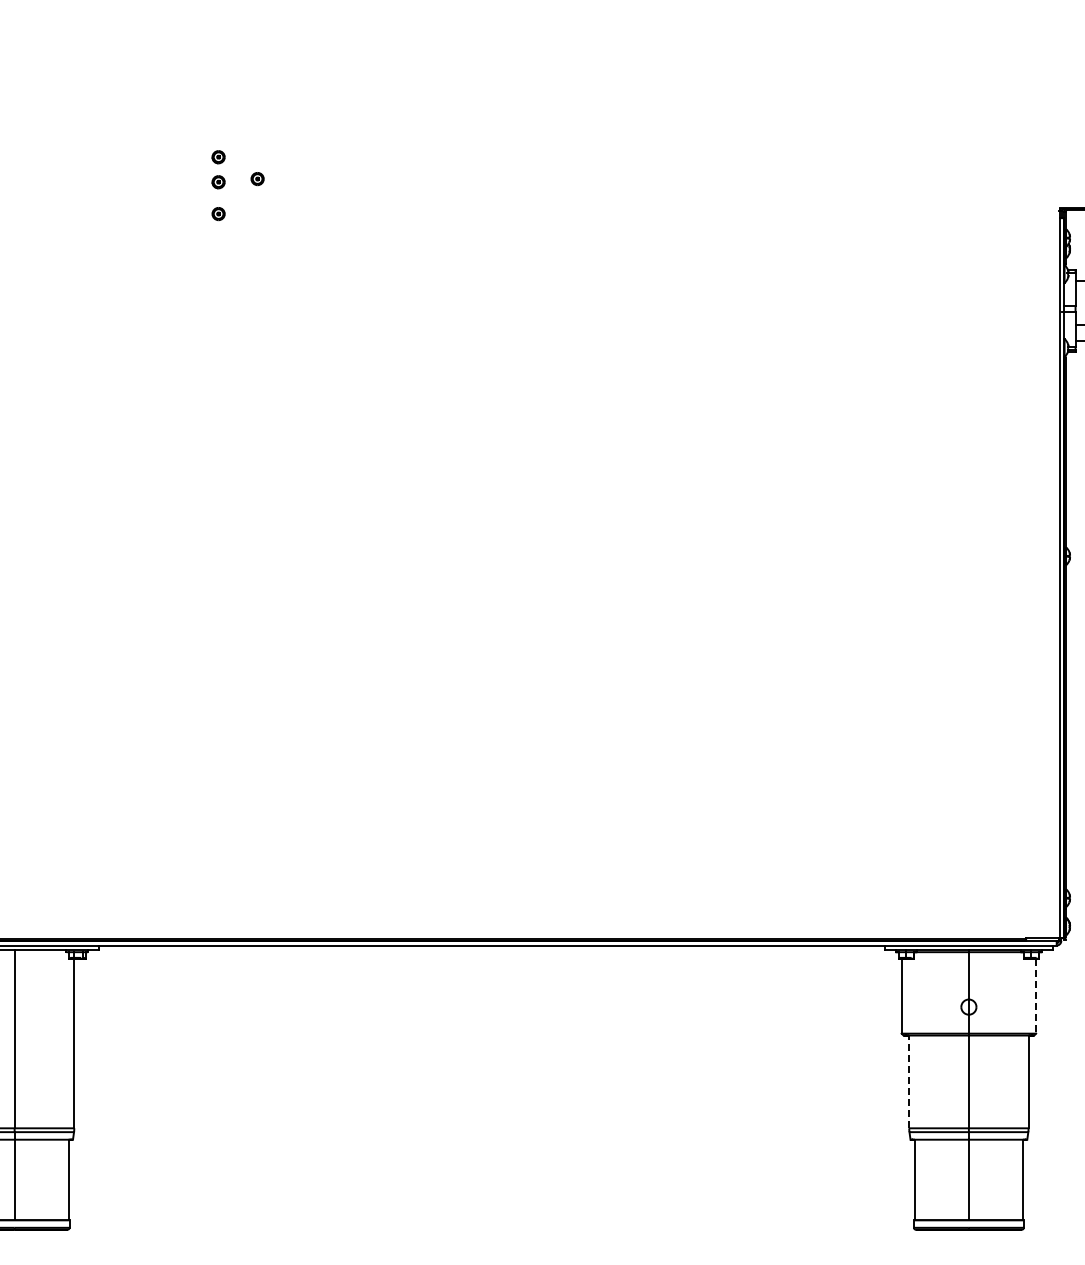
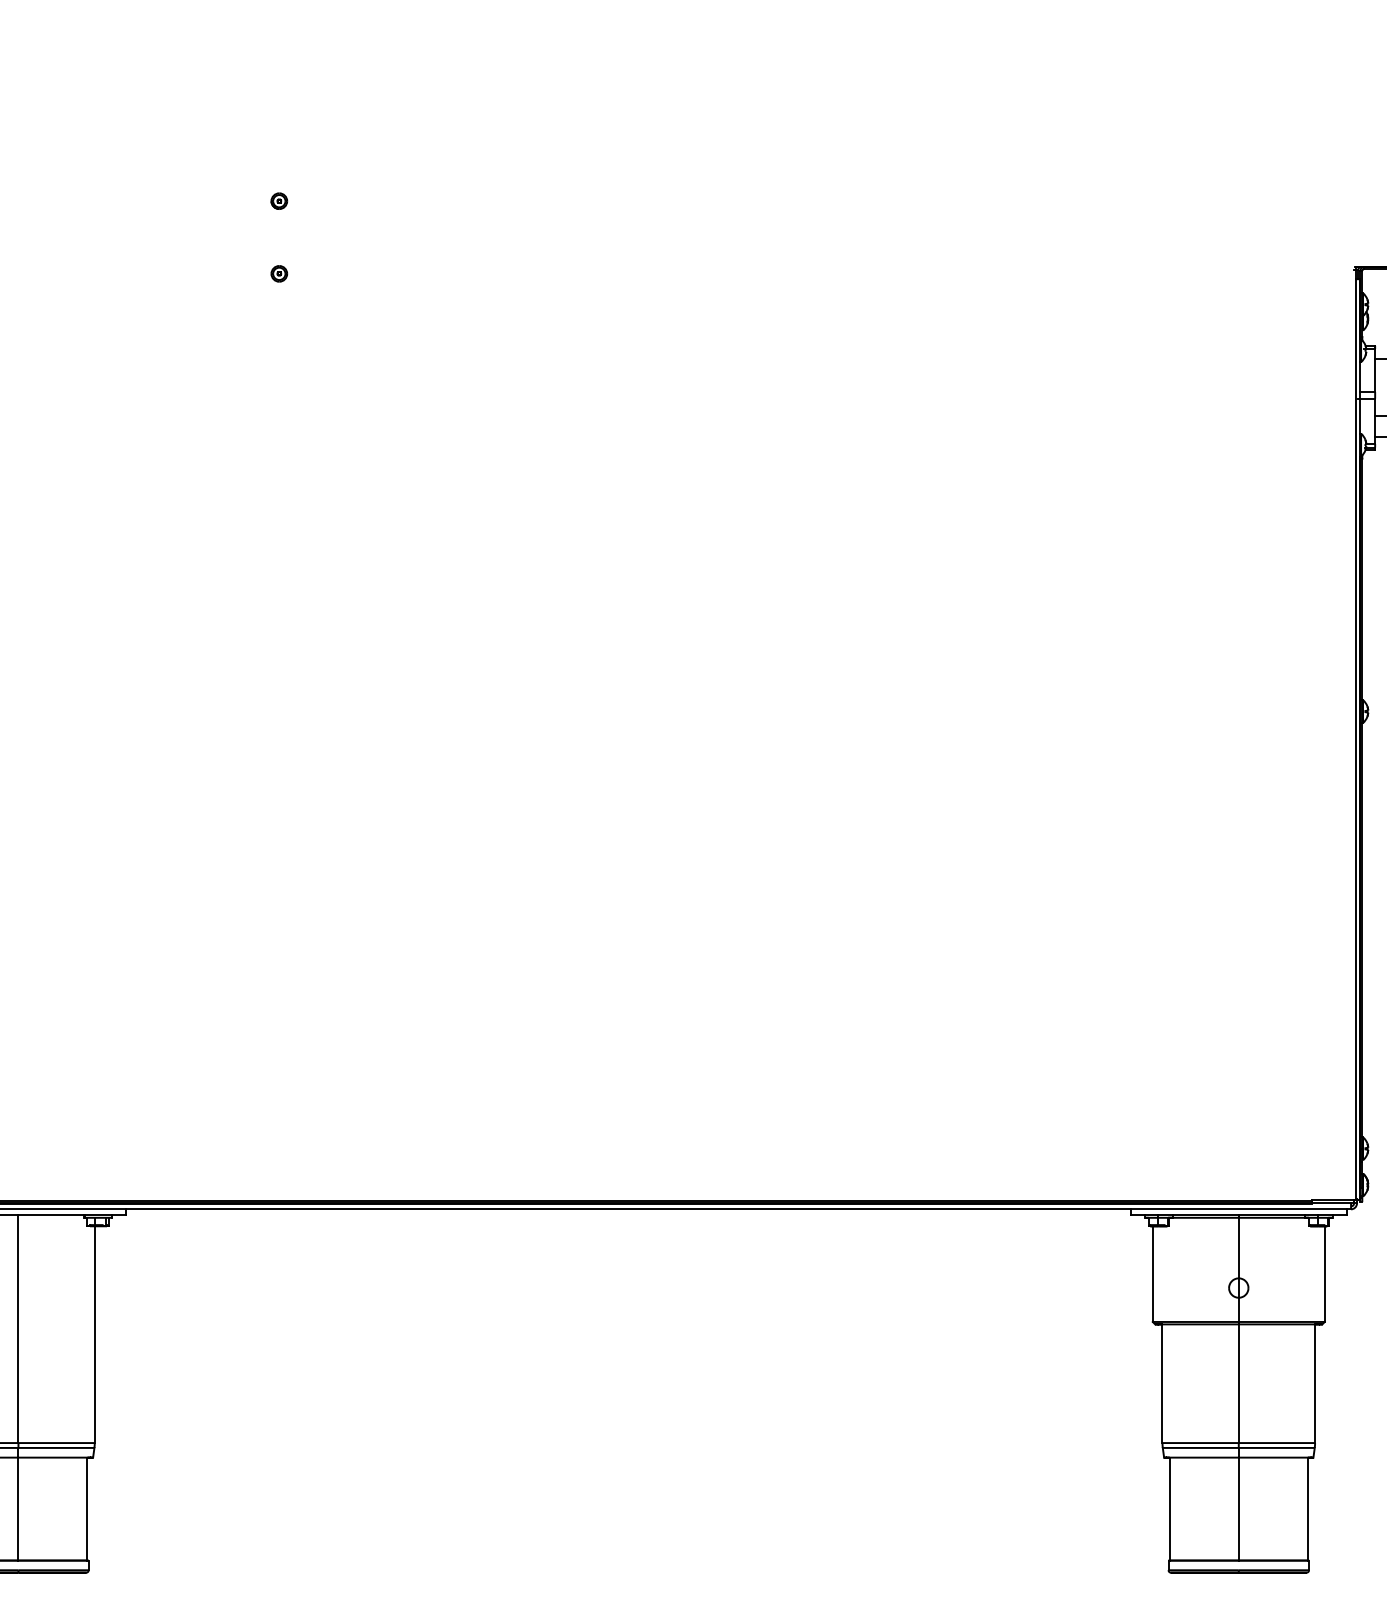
part: (257, 179) -> (329, 229), removed
part: (218, 182) -> (279, 233), removed
line: (1036, 996) -> (1325, 1274), dashed -> solid
line: (909, 1081) -> (1162, 1383), dashed -> solid

